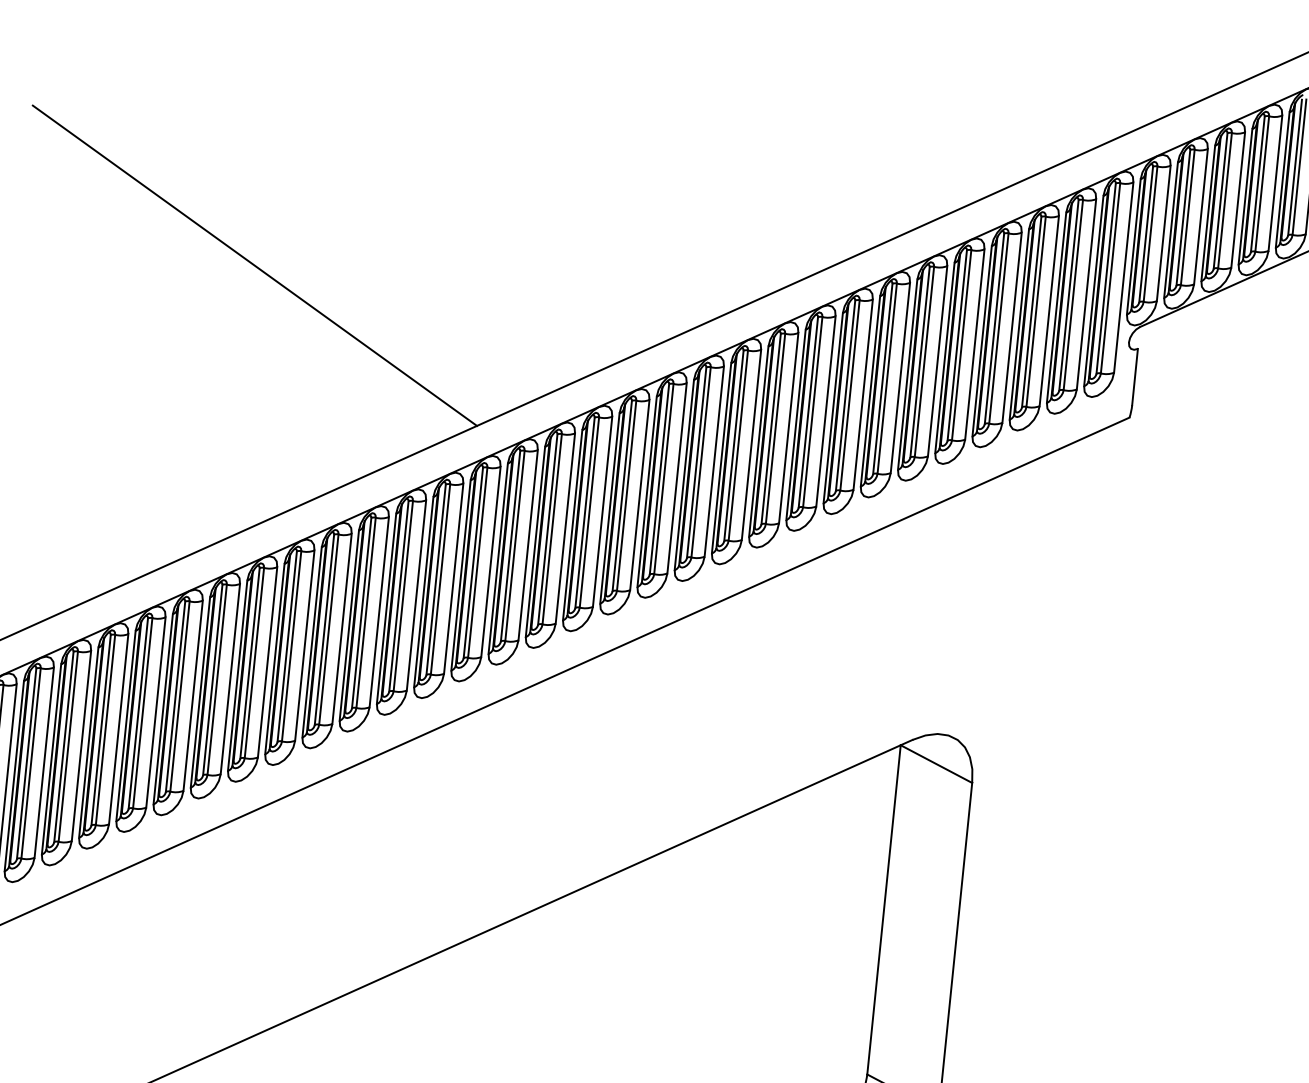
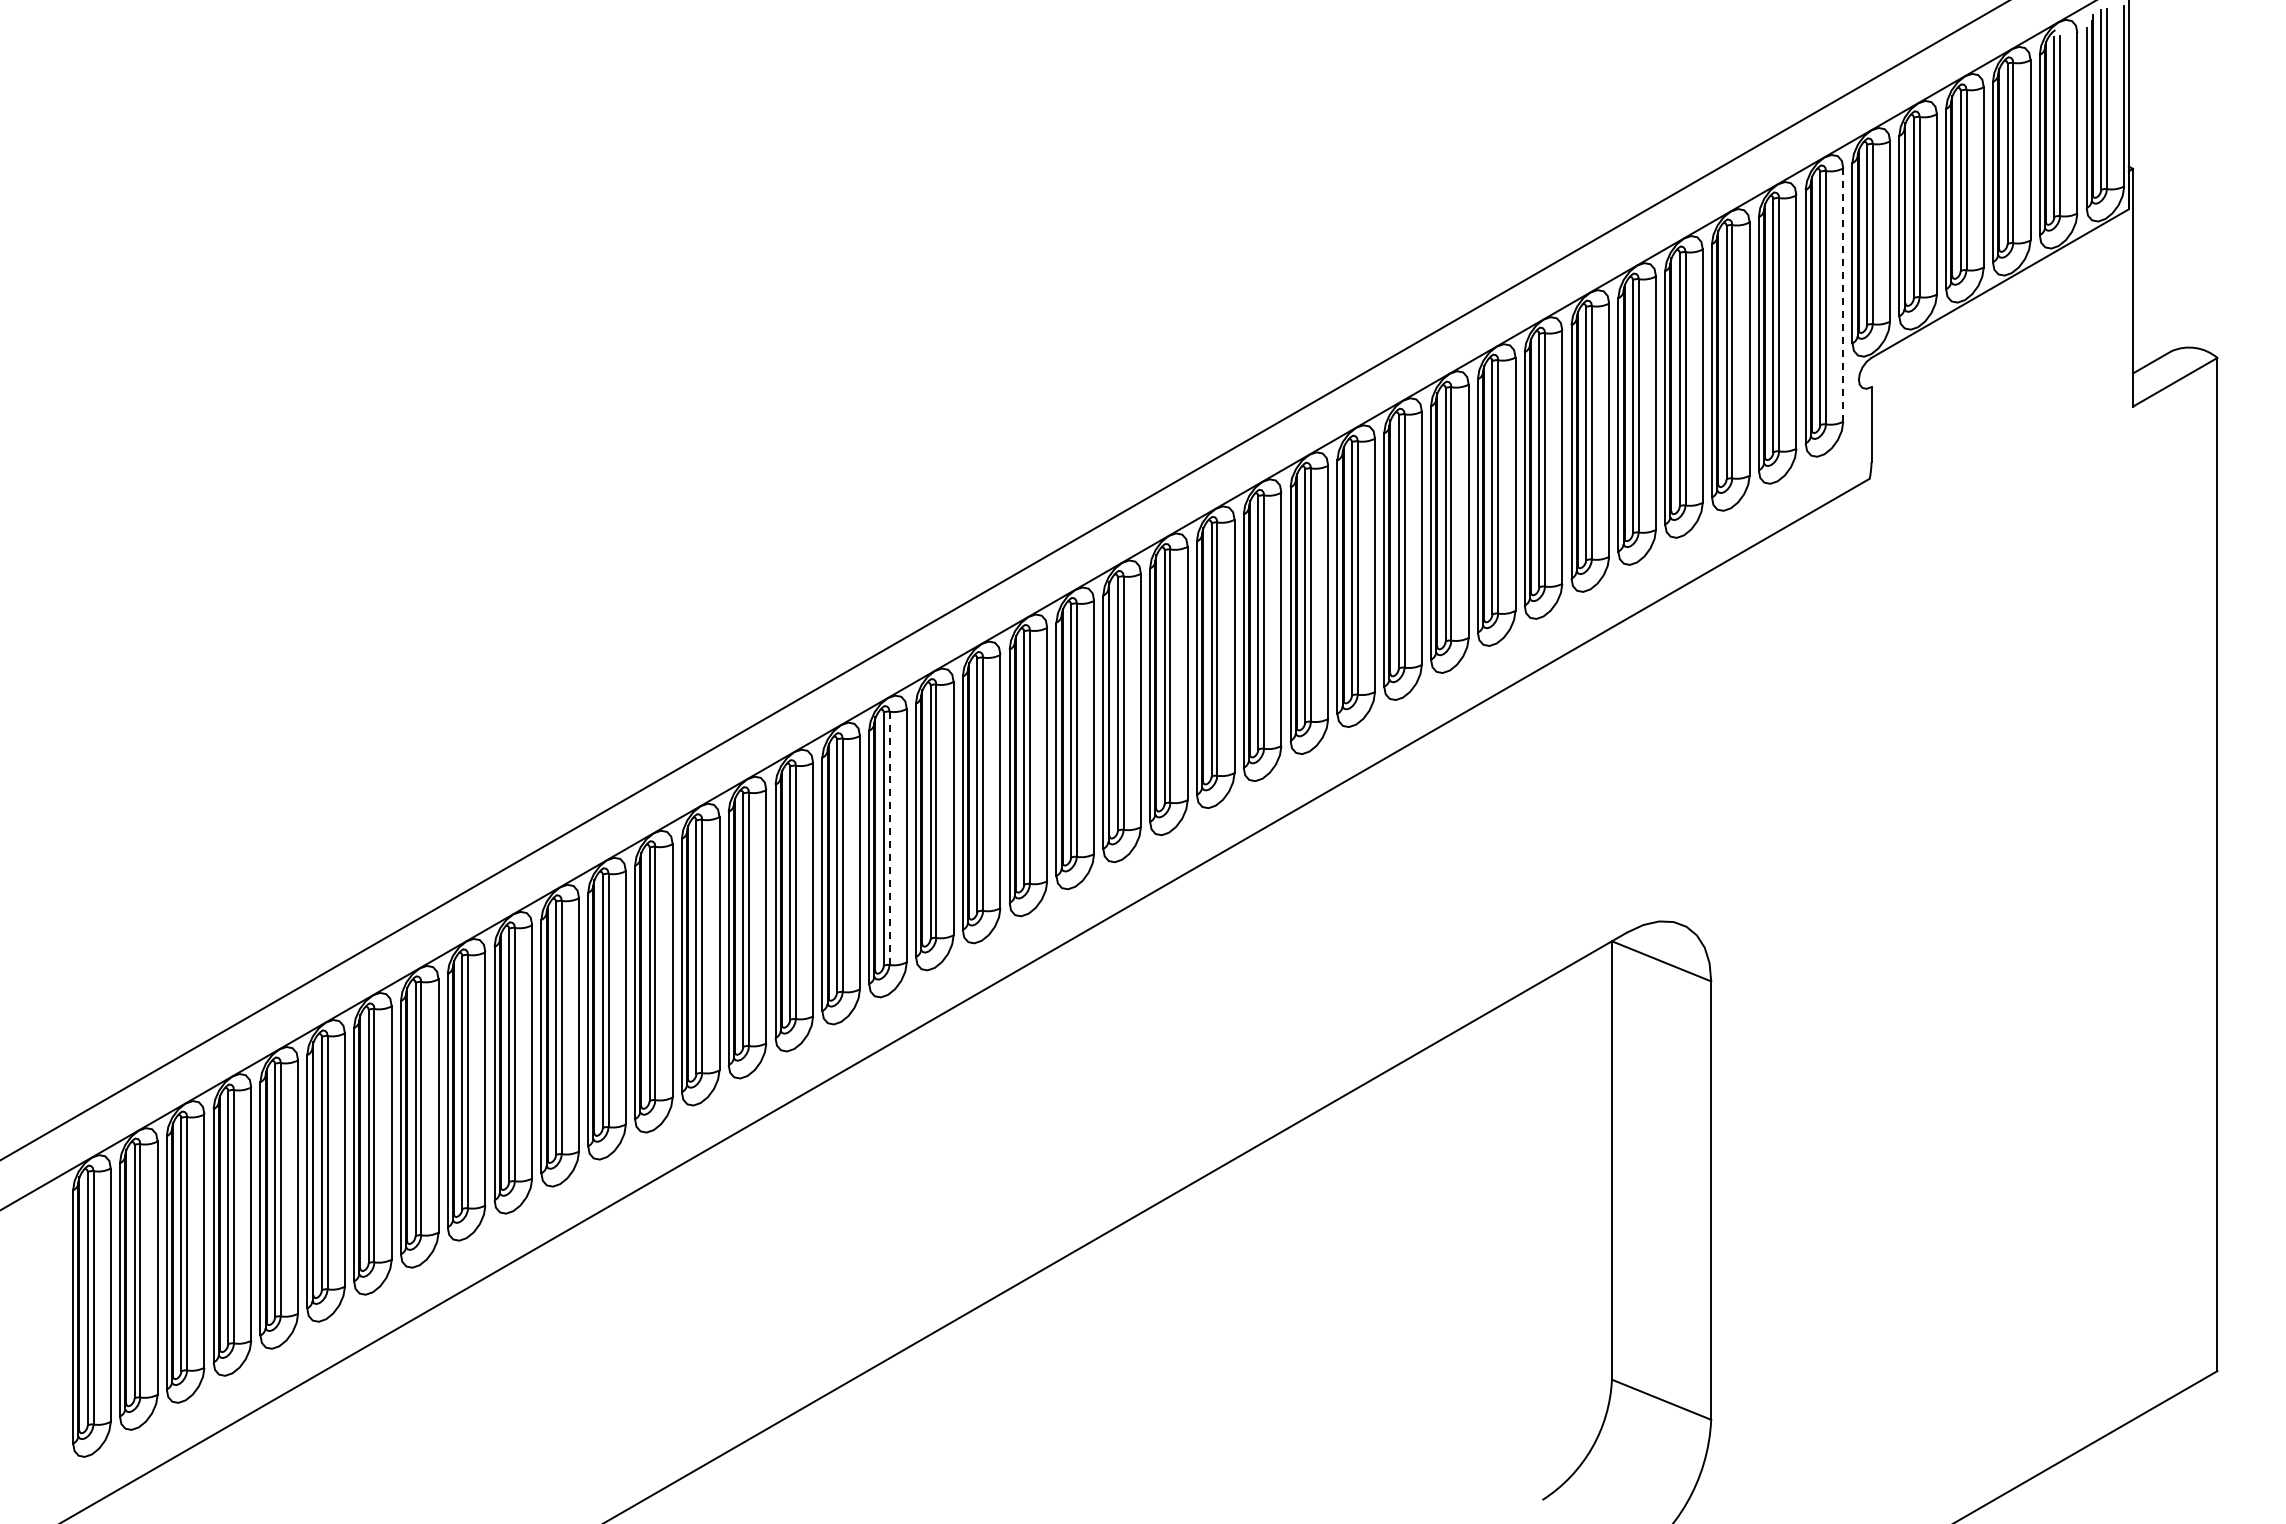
line: (254, 265) -> (696, 395), removed
line: (1123, 277) -> (1843, 295), solid -> dashed
line: (366, 612) -> (889, 838), solid -> dashed

